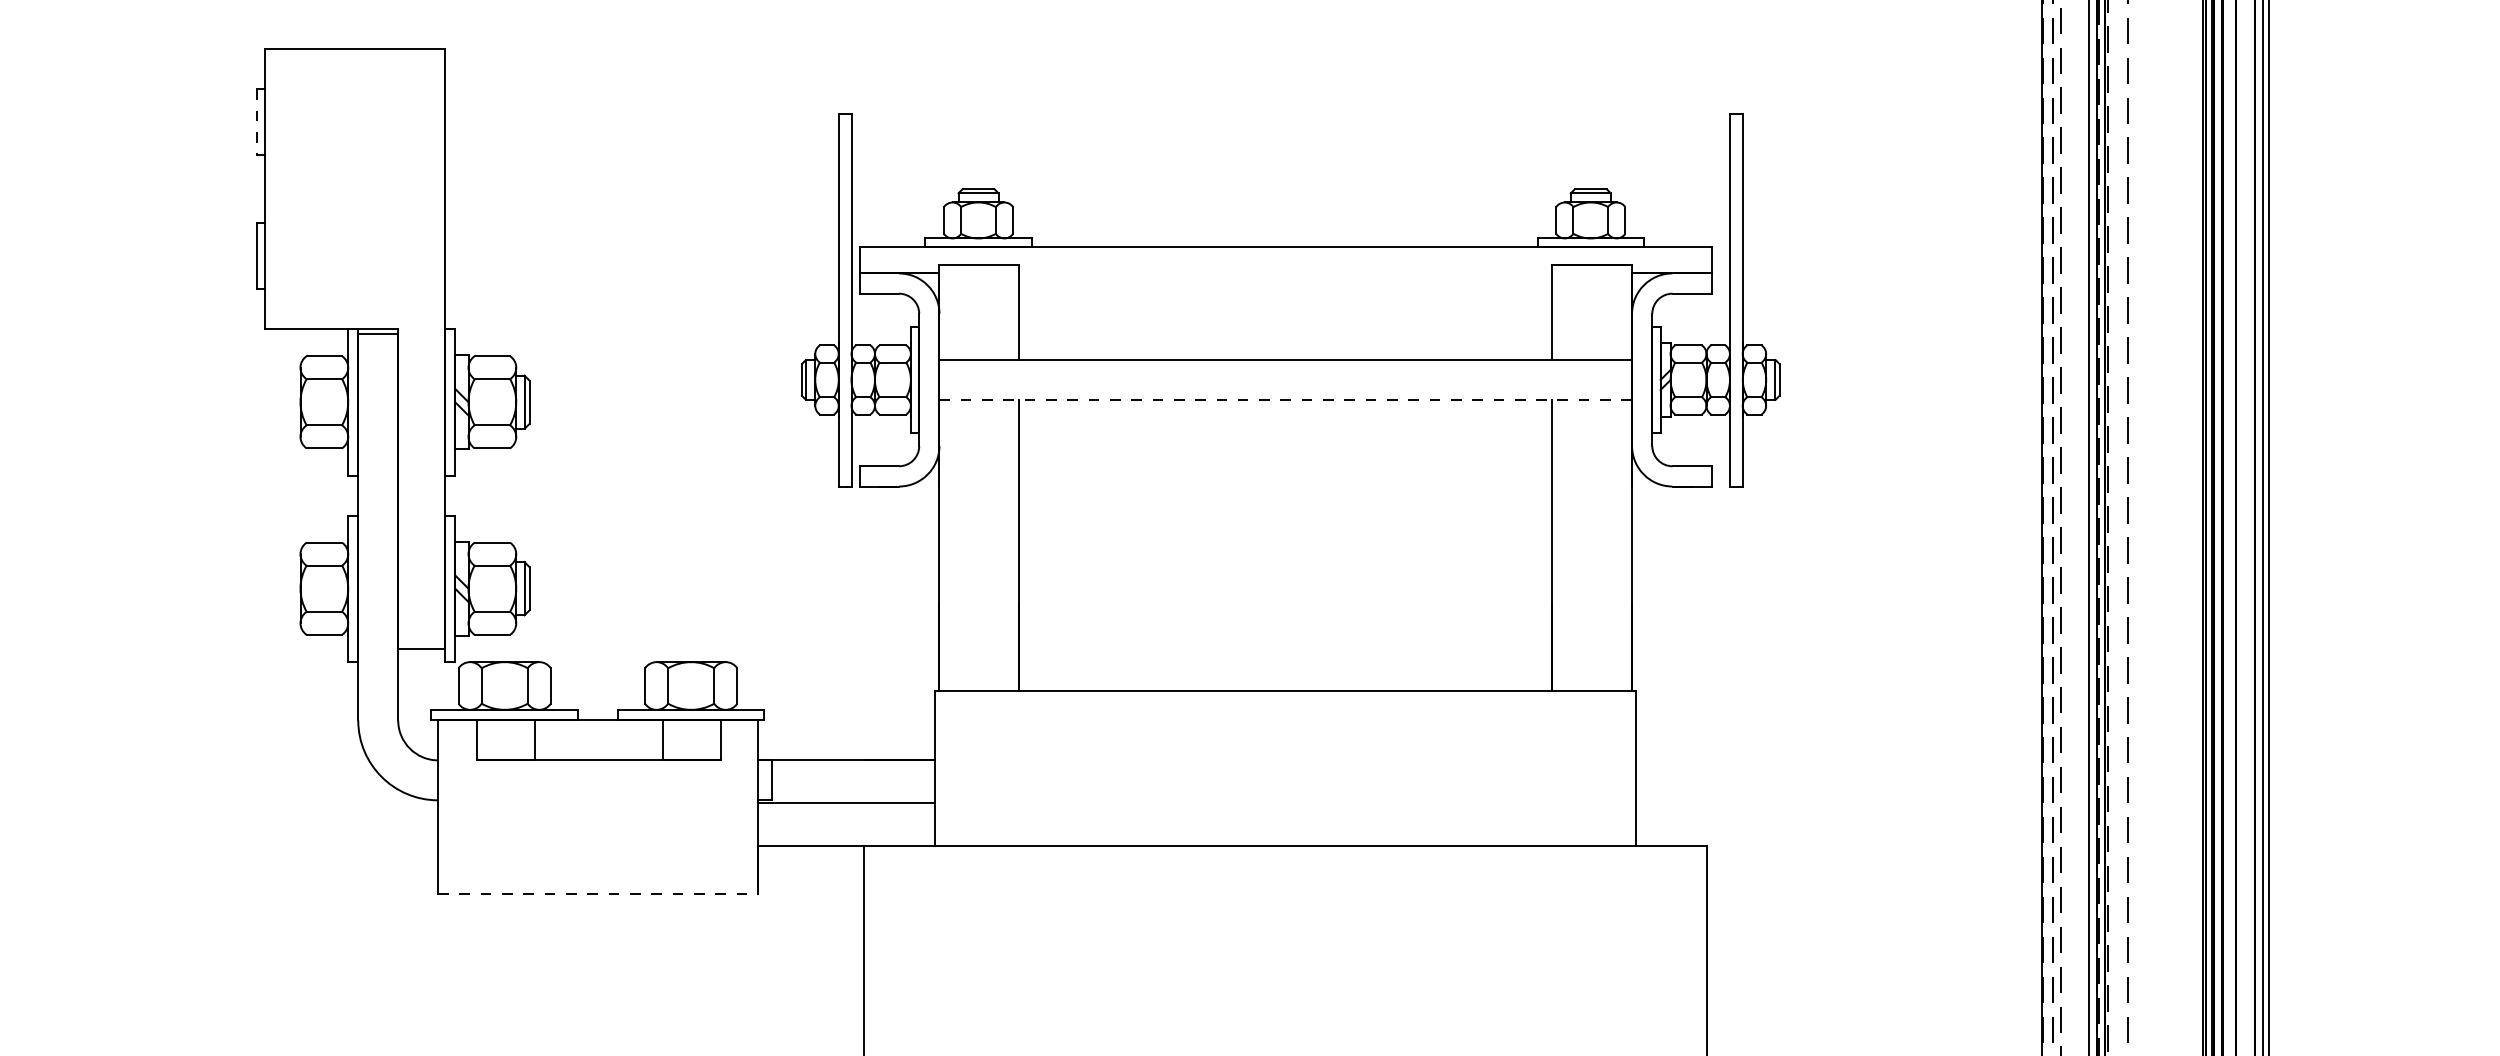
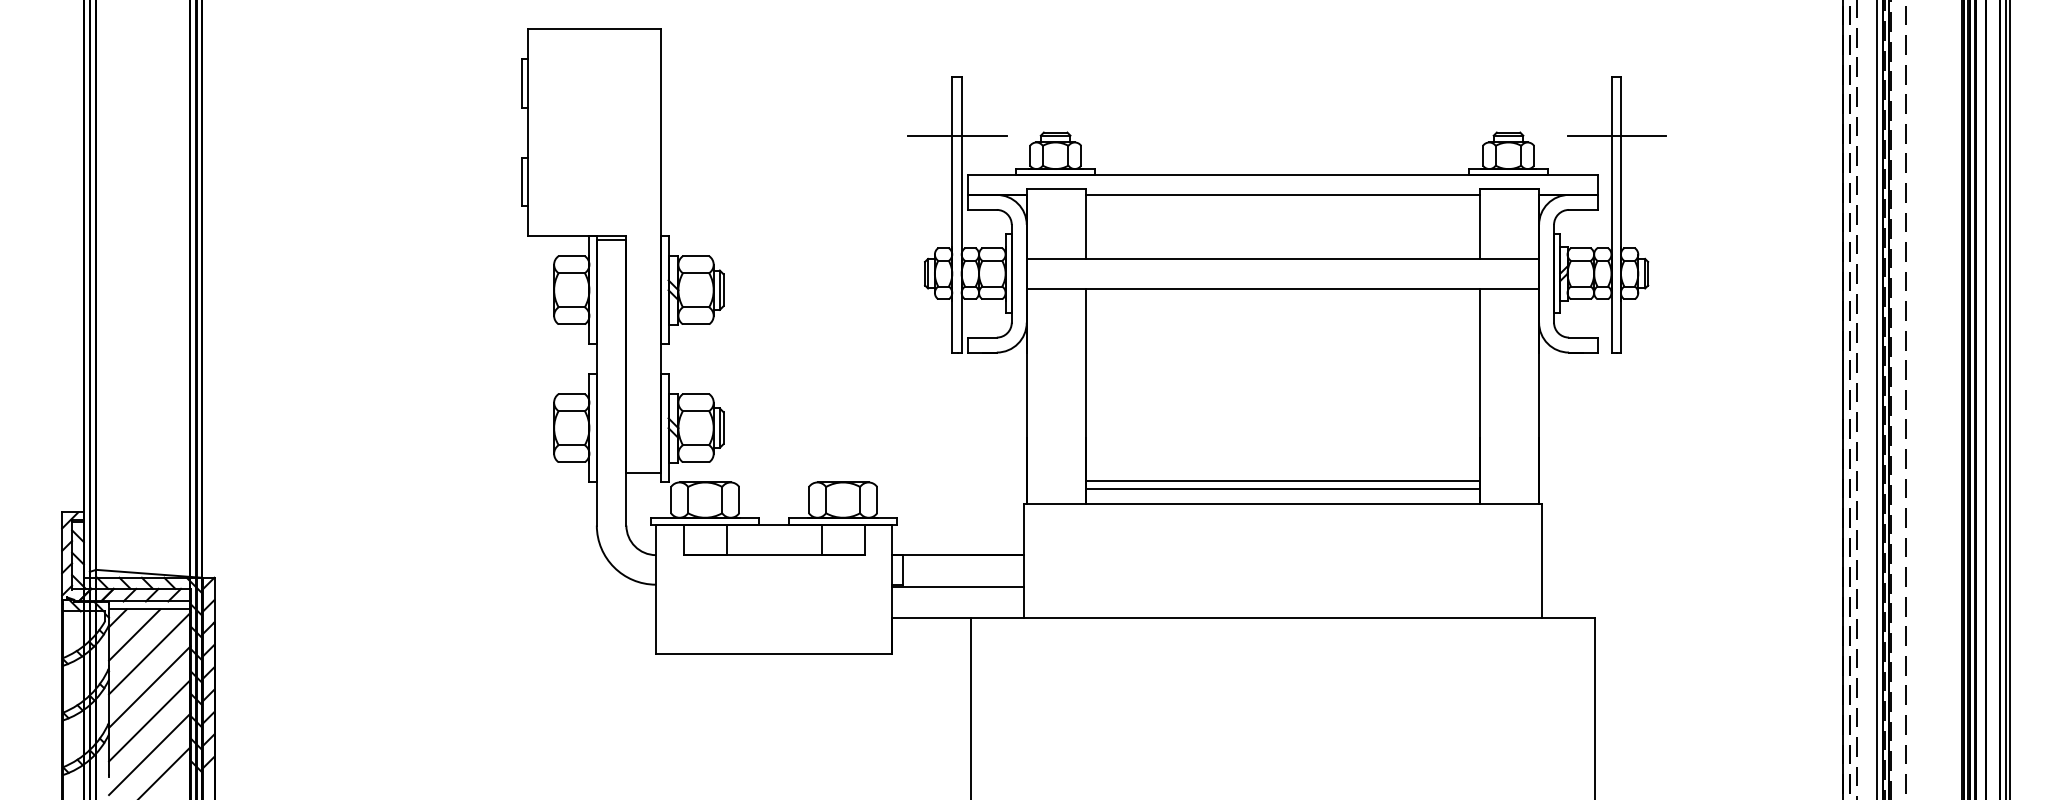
line: (257, 122) -> (522, 83), dashed -> solid
line: (845, 193) -> (957, 135), added
line: (1736, 193) -> (1616, 135), added
line: (1285, 272) -> (1282, 194), added
line: (1285, 399) -> (1282, 288), dashed -> solid
line: (1285, 660) -> (1282, 481), added
line: (1285, 671) -> (1282, 489), added
line: (598, 893) -> (774, 653), dashed -> solid

